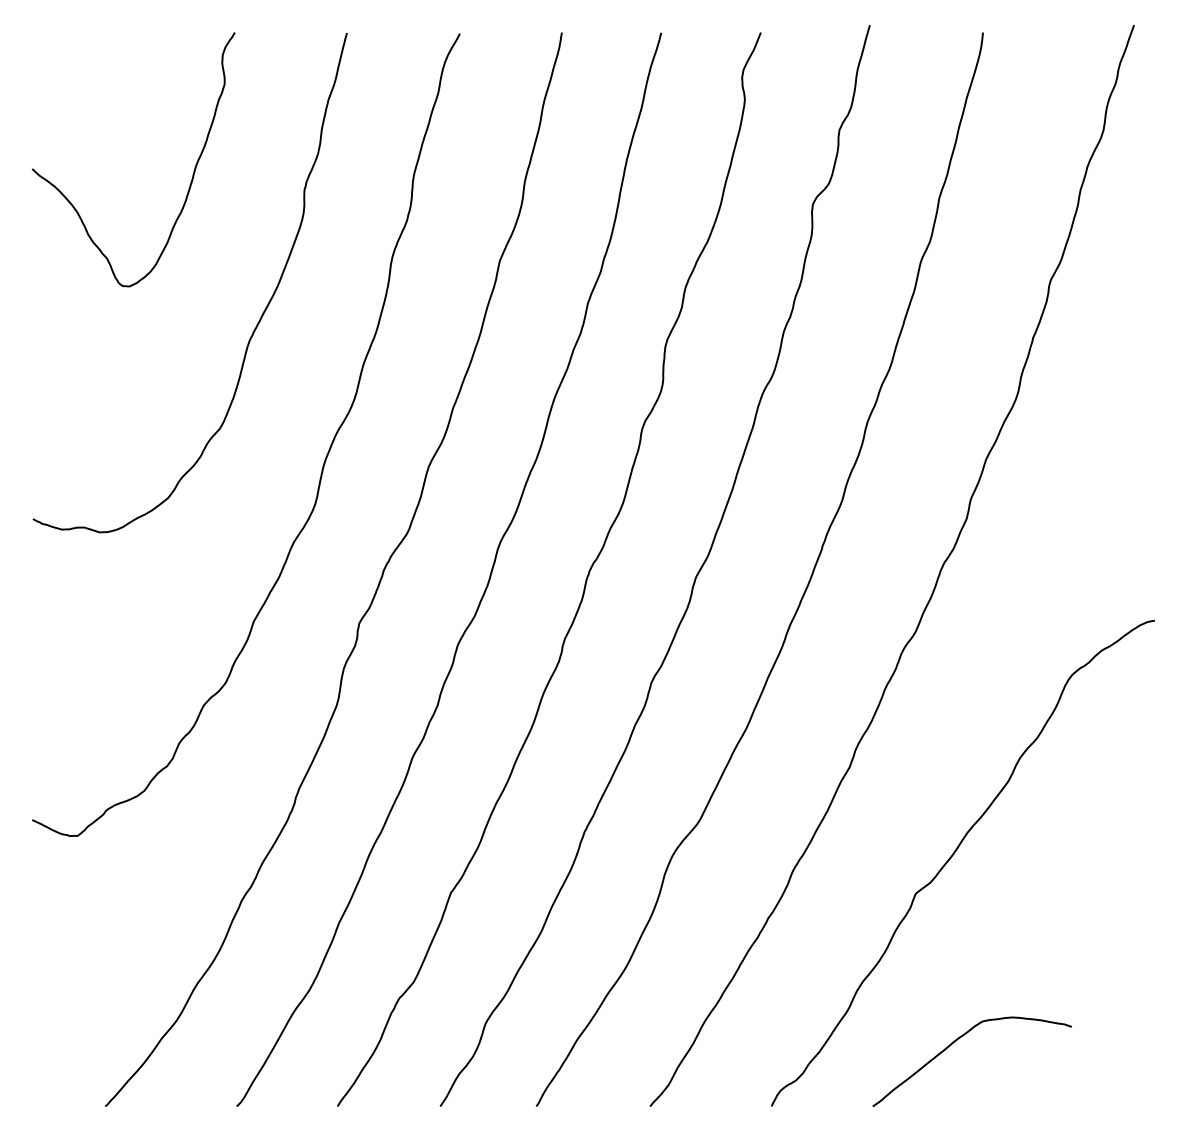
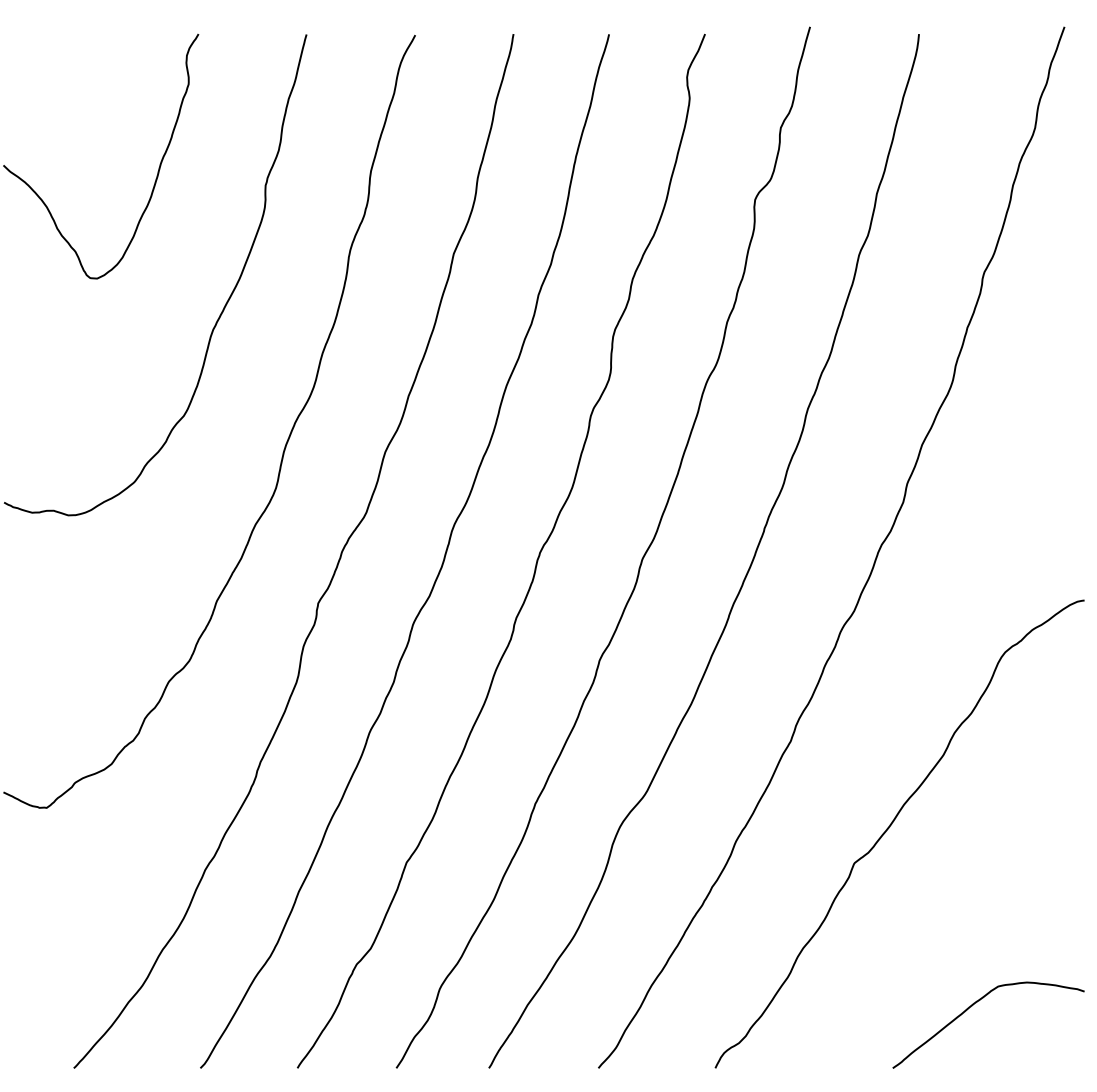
curve: (956, 1041) -> (973, 1005), moved

